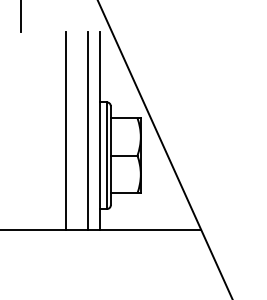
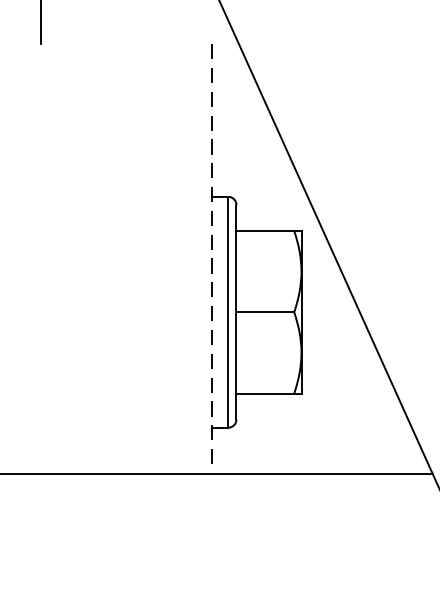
line: (65, 130) -> (138, 257), removed
line: (88, 130) -> (188, 257), removed
line: (99, 131) -> (211, 259), solid -> dashed

